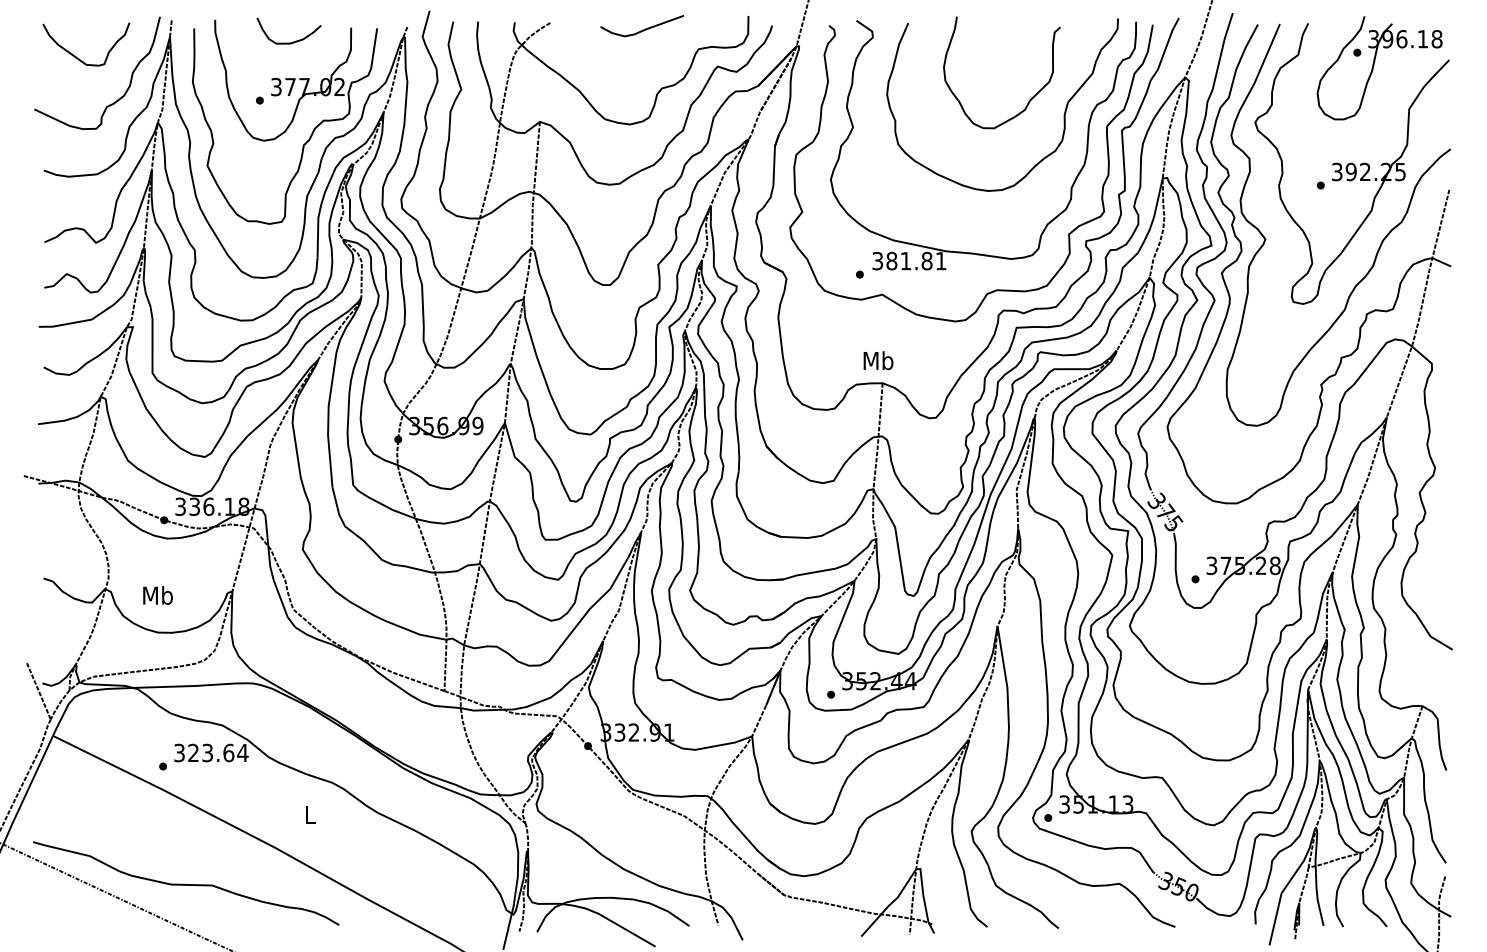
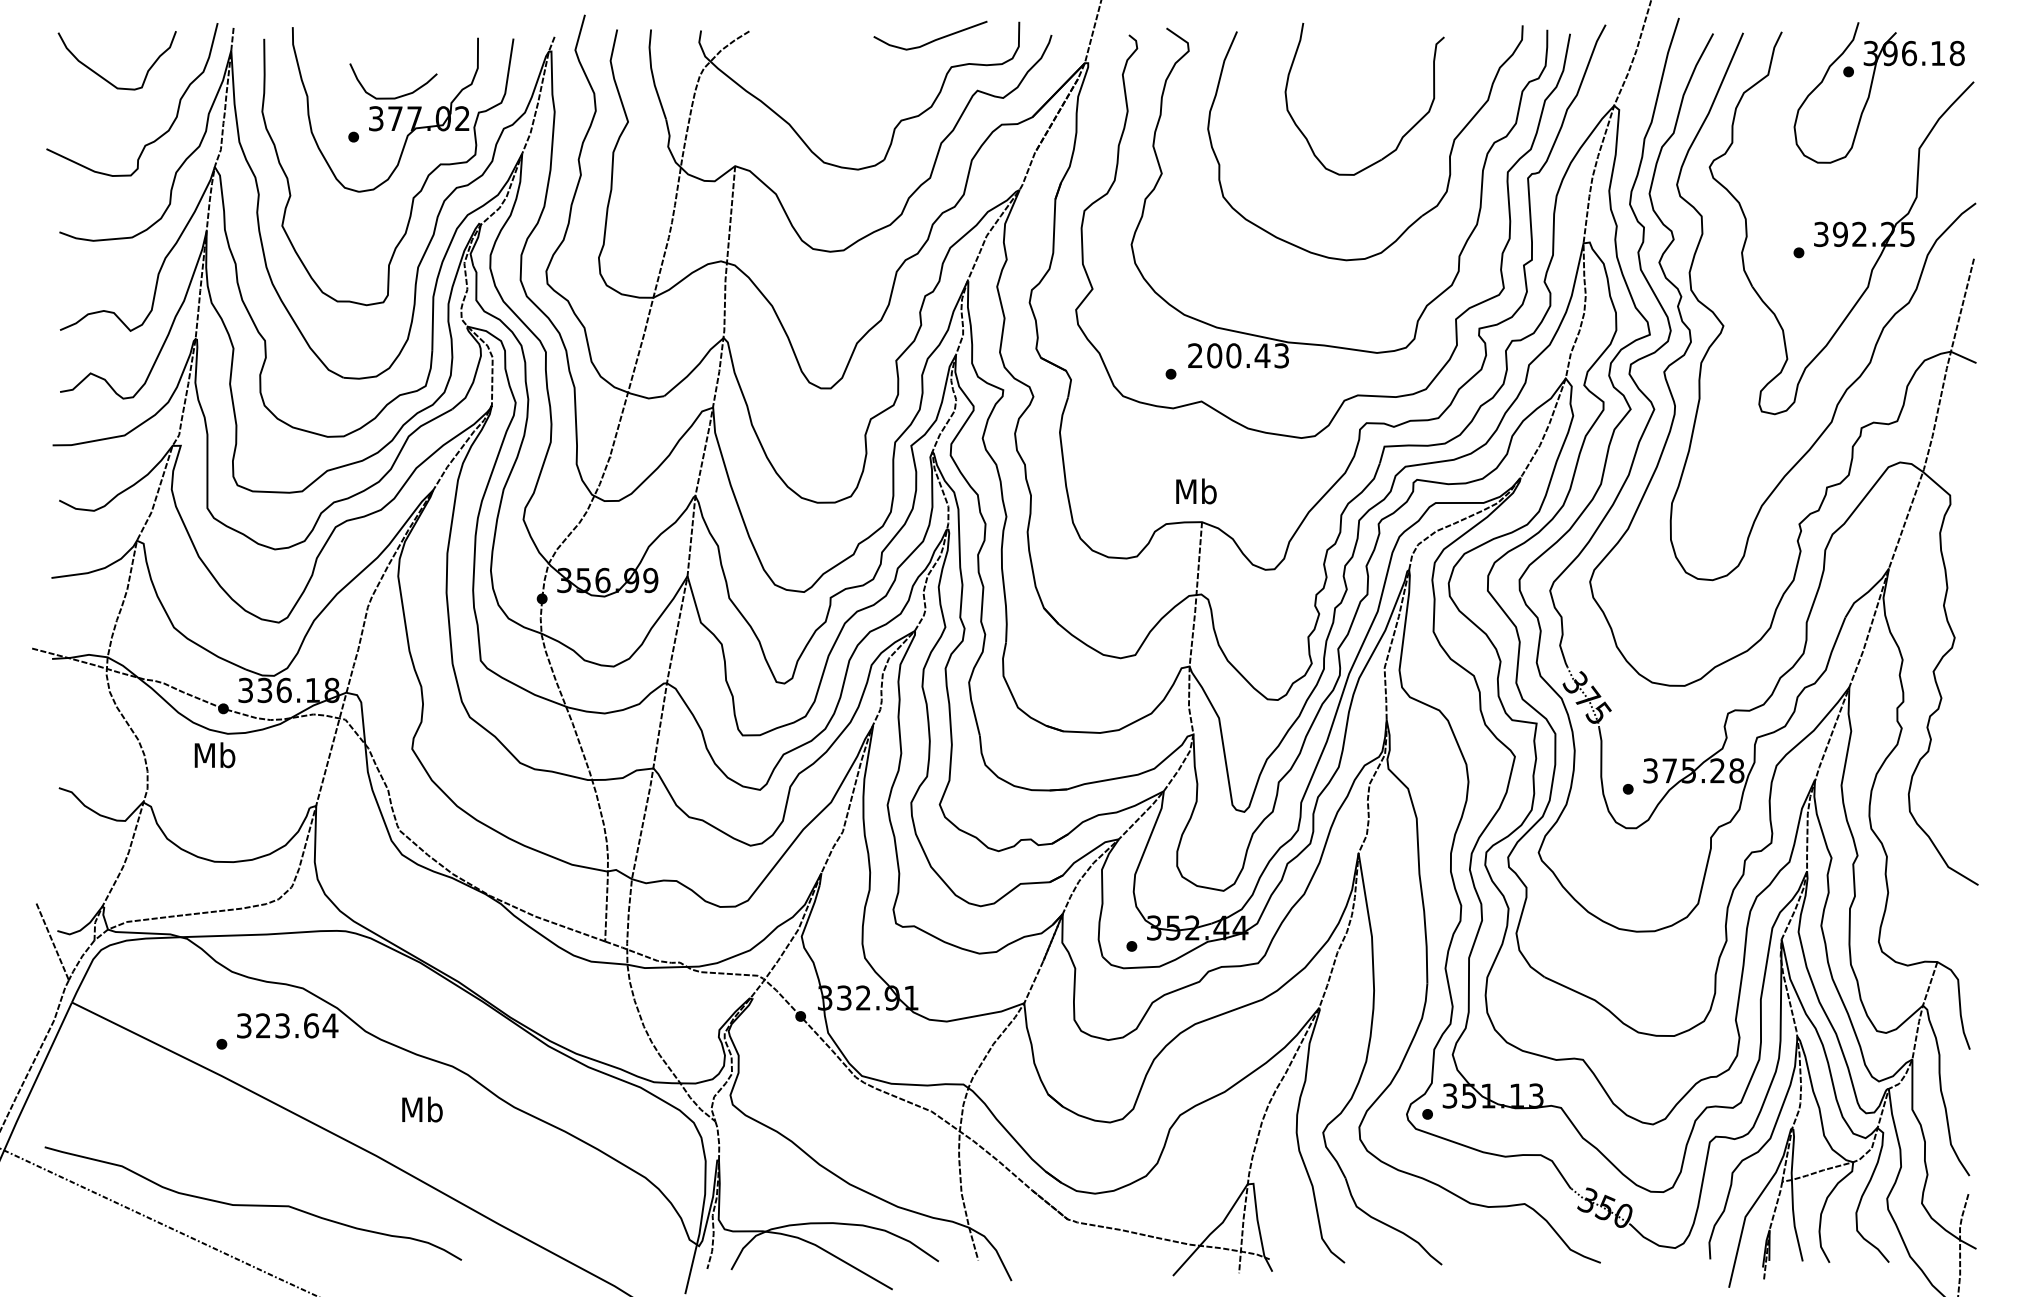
curve: (642, 29) -> (931, 40), moved
curve: (292, 42) -> (397, 96), moved
text: (909, 260) -> (1238, 355), 381.81 -> 200.43
text: (157, 595) -> (214, 755), moved
text: (310, 814) -> (422, 1109), L -> Mb

